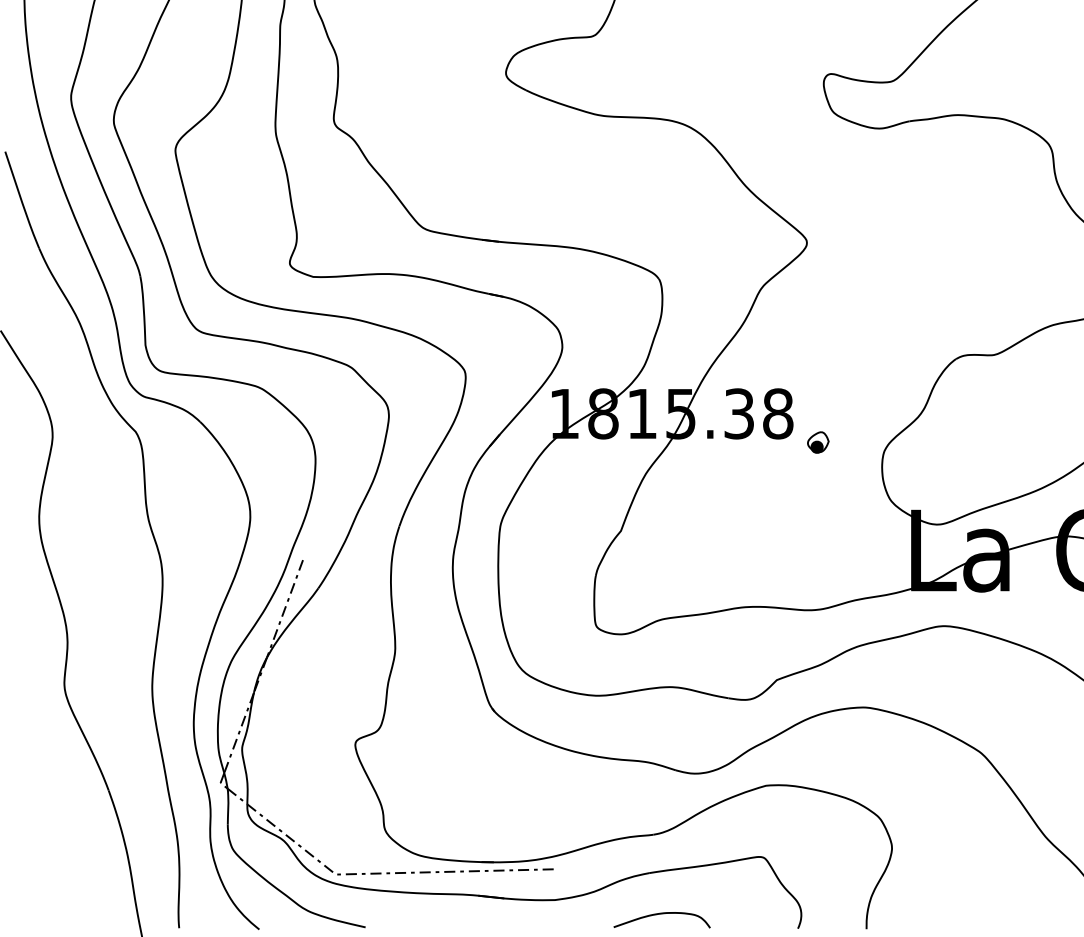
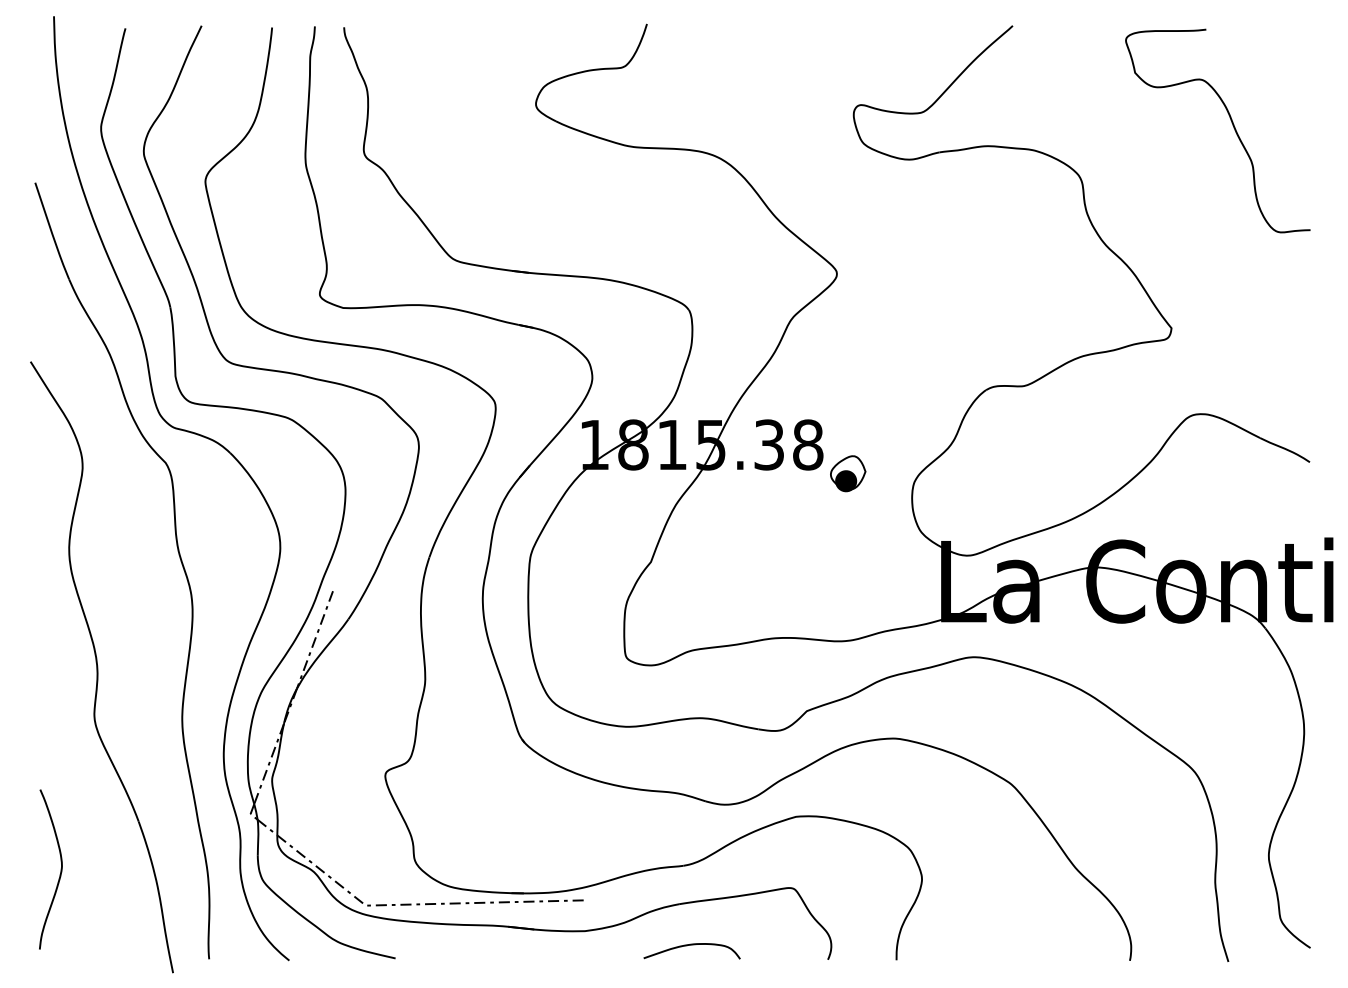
part: (818, 442) -> (848, 473), size x1.67
curve: (30, 838) -> (60, 869), added

